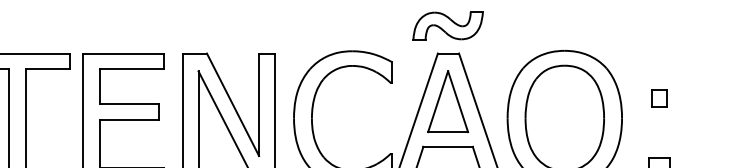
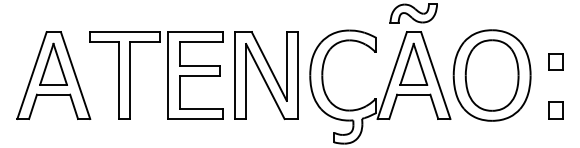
part: (659, 97) -> (555, 61), size x1.43

